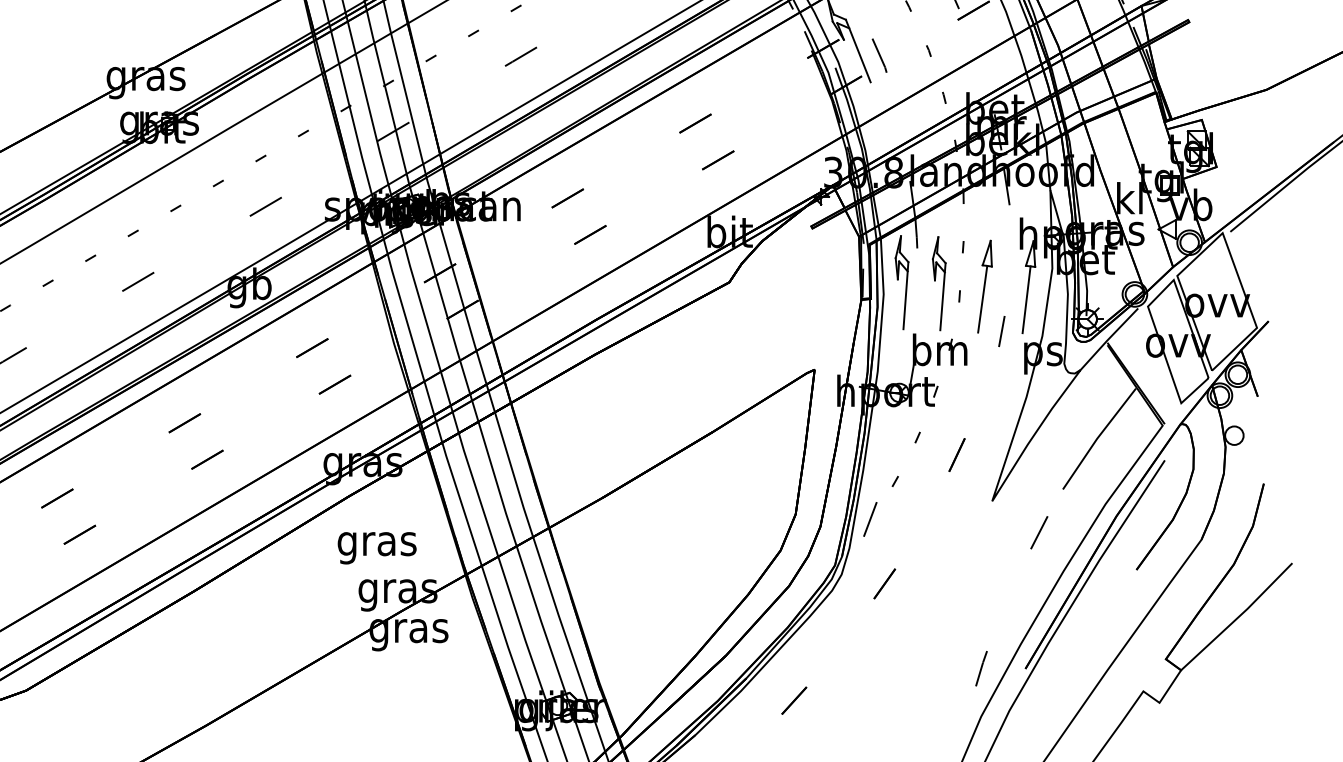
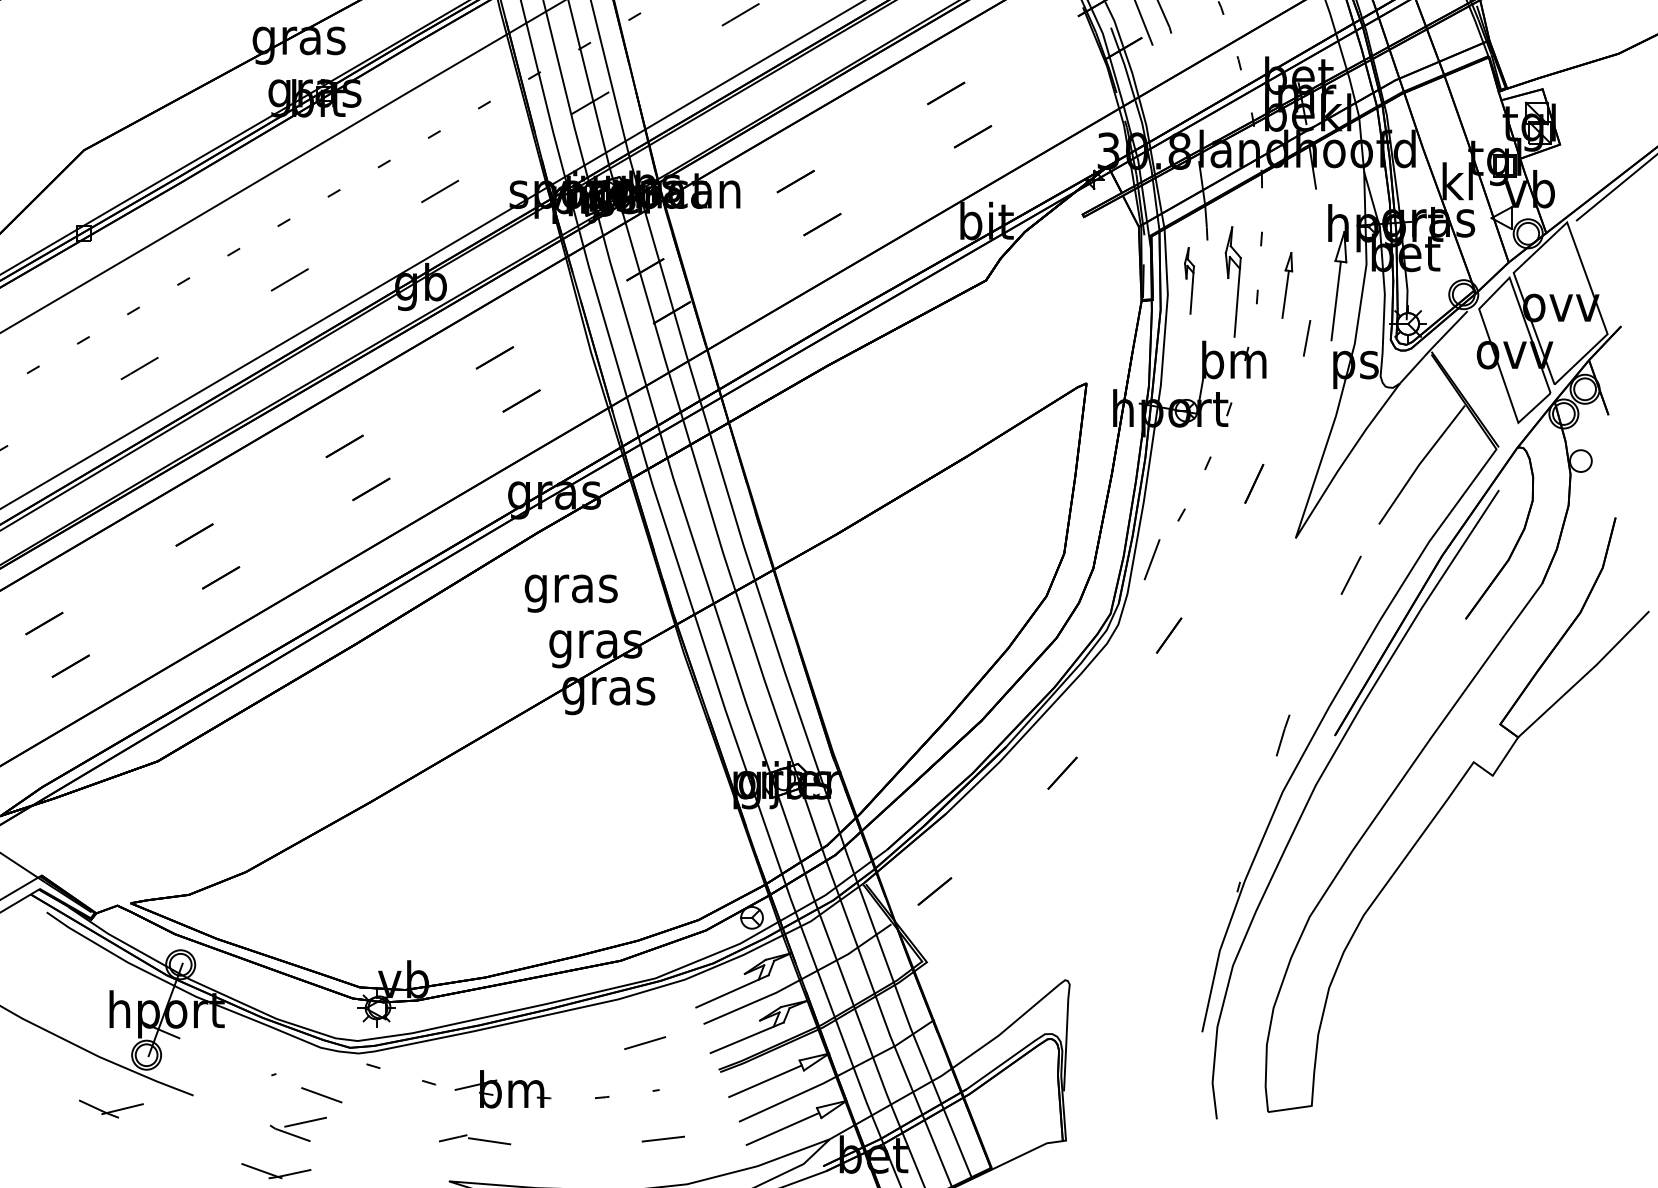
part: (902, 282) -> (1189, 280), size x0.6
part: (985, 286) -> (1287, 285), size x0.6

